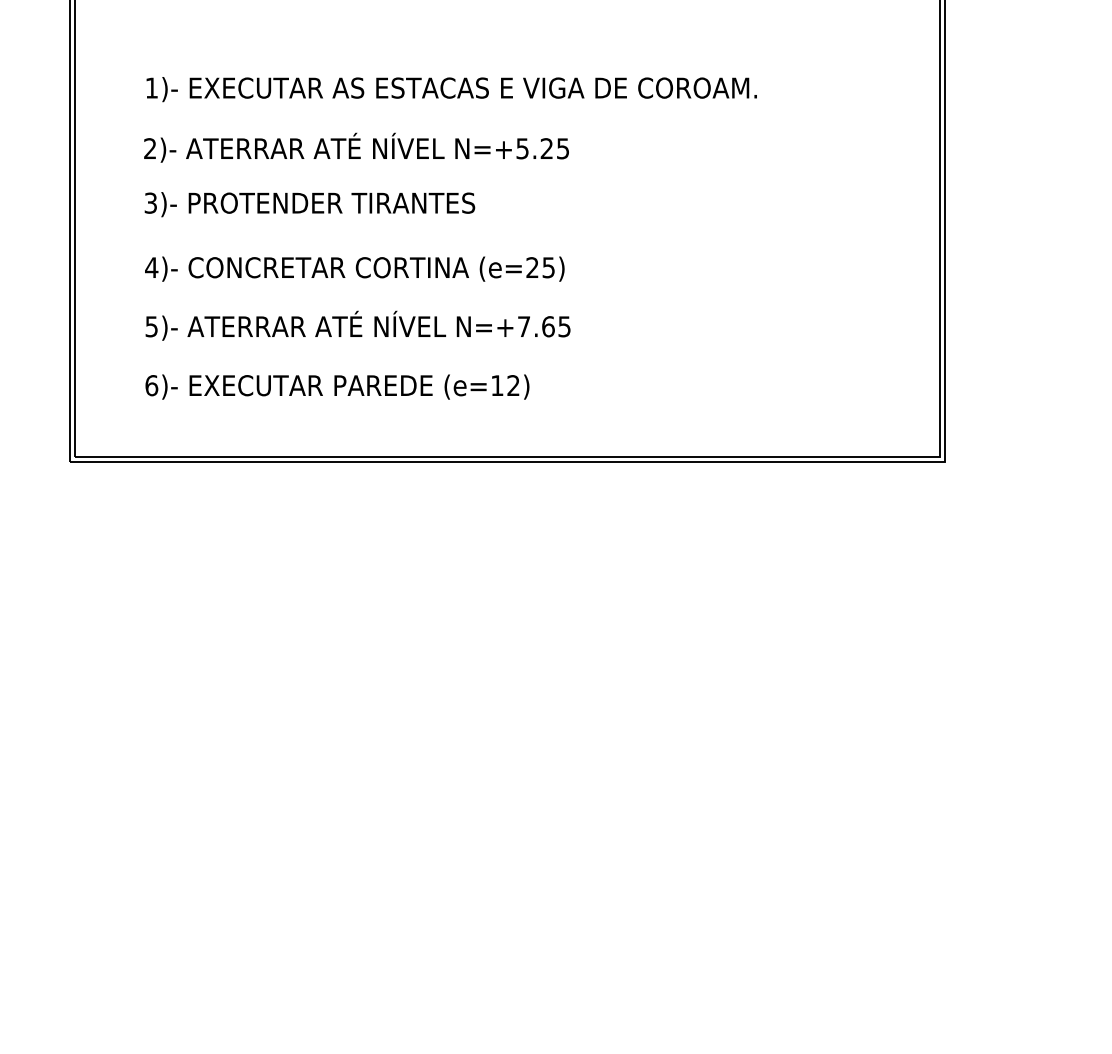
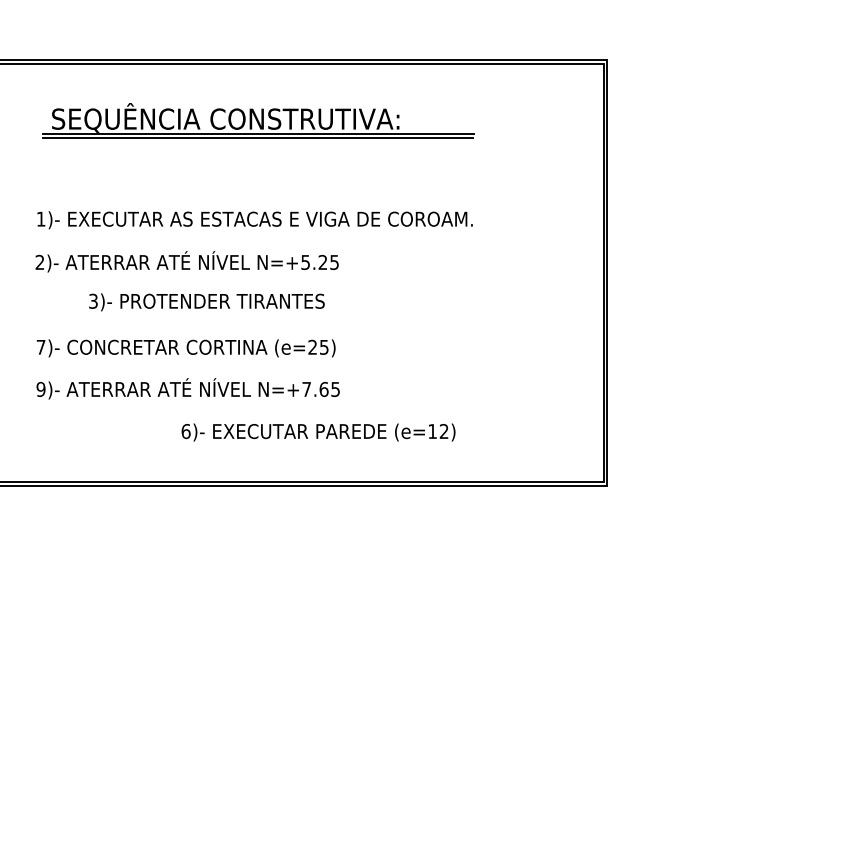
text: (309, 204) -> (206, 302), moved
text: (150, 267) -> (40, 347), 4)- -> 7)-
text: (150, 325) -> (40, 388), 5)- -> 9)-
text: (337, 387) -> (318, 432), moved

